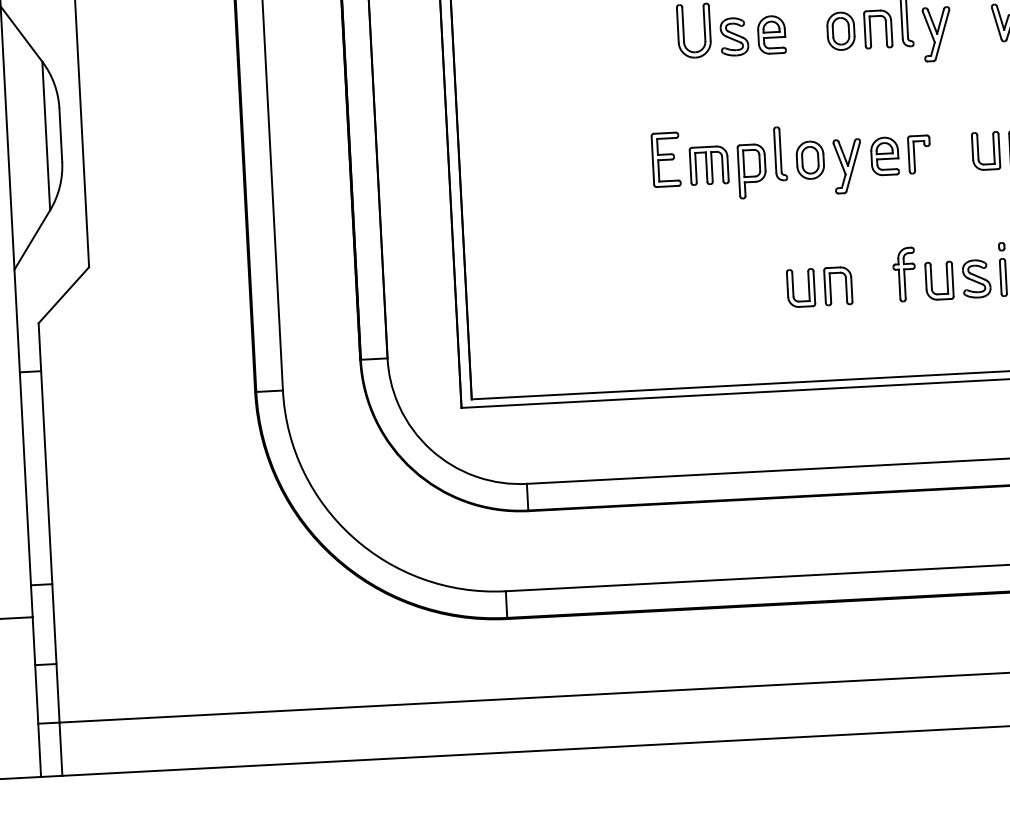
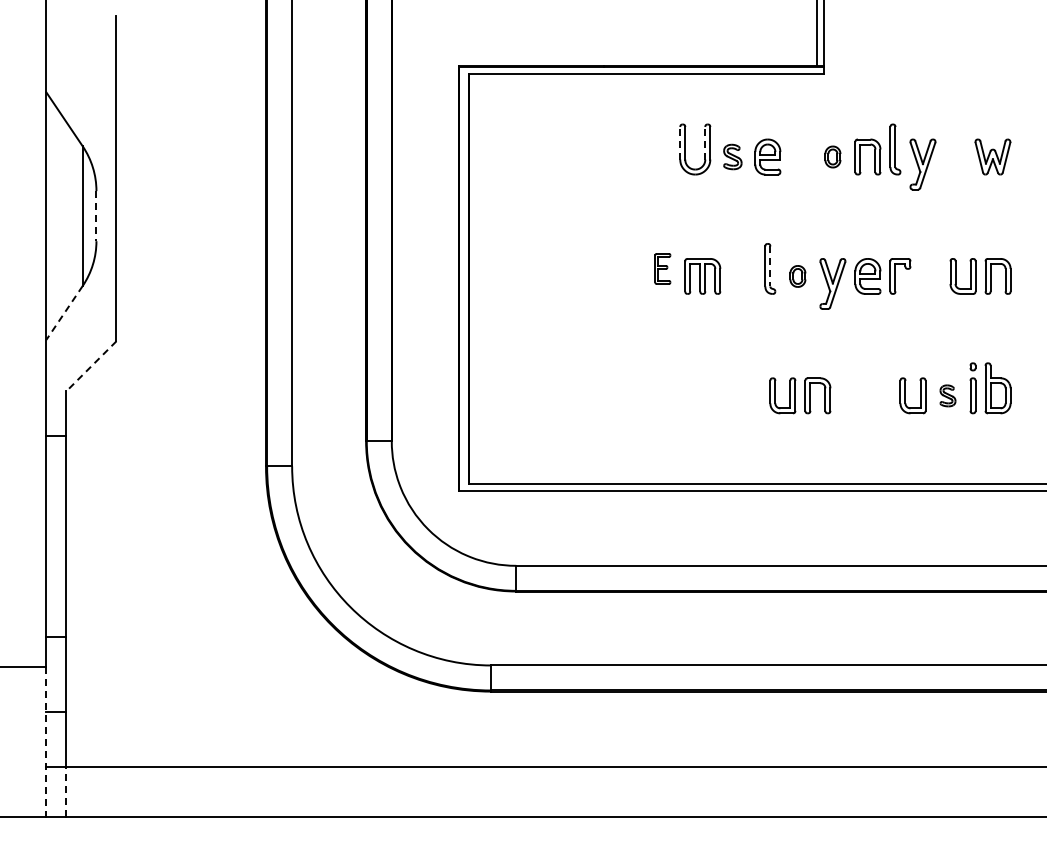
line: (704, 22) -> (705, 142), solid -> dashed
line: (678, 24) -> (680, 142), solid -> dashed
part: (840, 30) -> (832, 156), size x0.6
part: (734, 36) -> (732, 156), size x0.7
line: (60, 135) -> (96, 216), solid -> dashed
line: (780, 151) -> (770, 266), solid -> dashed
part: (665, 159) -> (662, 268), size x0.6
part: (809, 160) -> (797, 276), size x0.6
part: (751, 170) -> (742, 283), removed
line: (32, 239) -> (64, 312), solid -> dashed
part: (904, 274) -> (880, 388), removed
part: (976, 278) -> (947, 395), size x0.6
line: (63, 295) -> (91, 366), solid -> dashed
line: (37, 698) -> (46, 742), solid -> dashed
line: (61, 749) -> (66, 791), solid -> dashed

